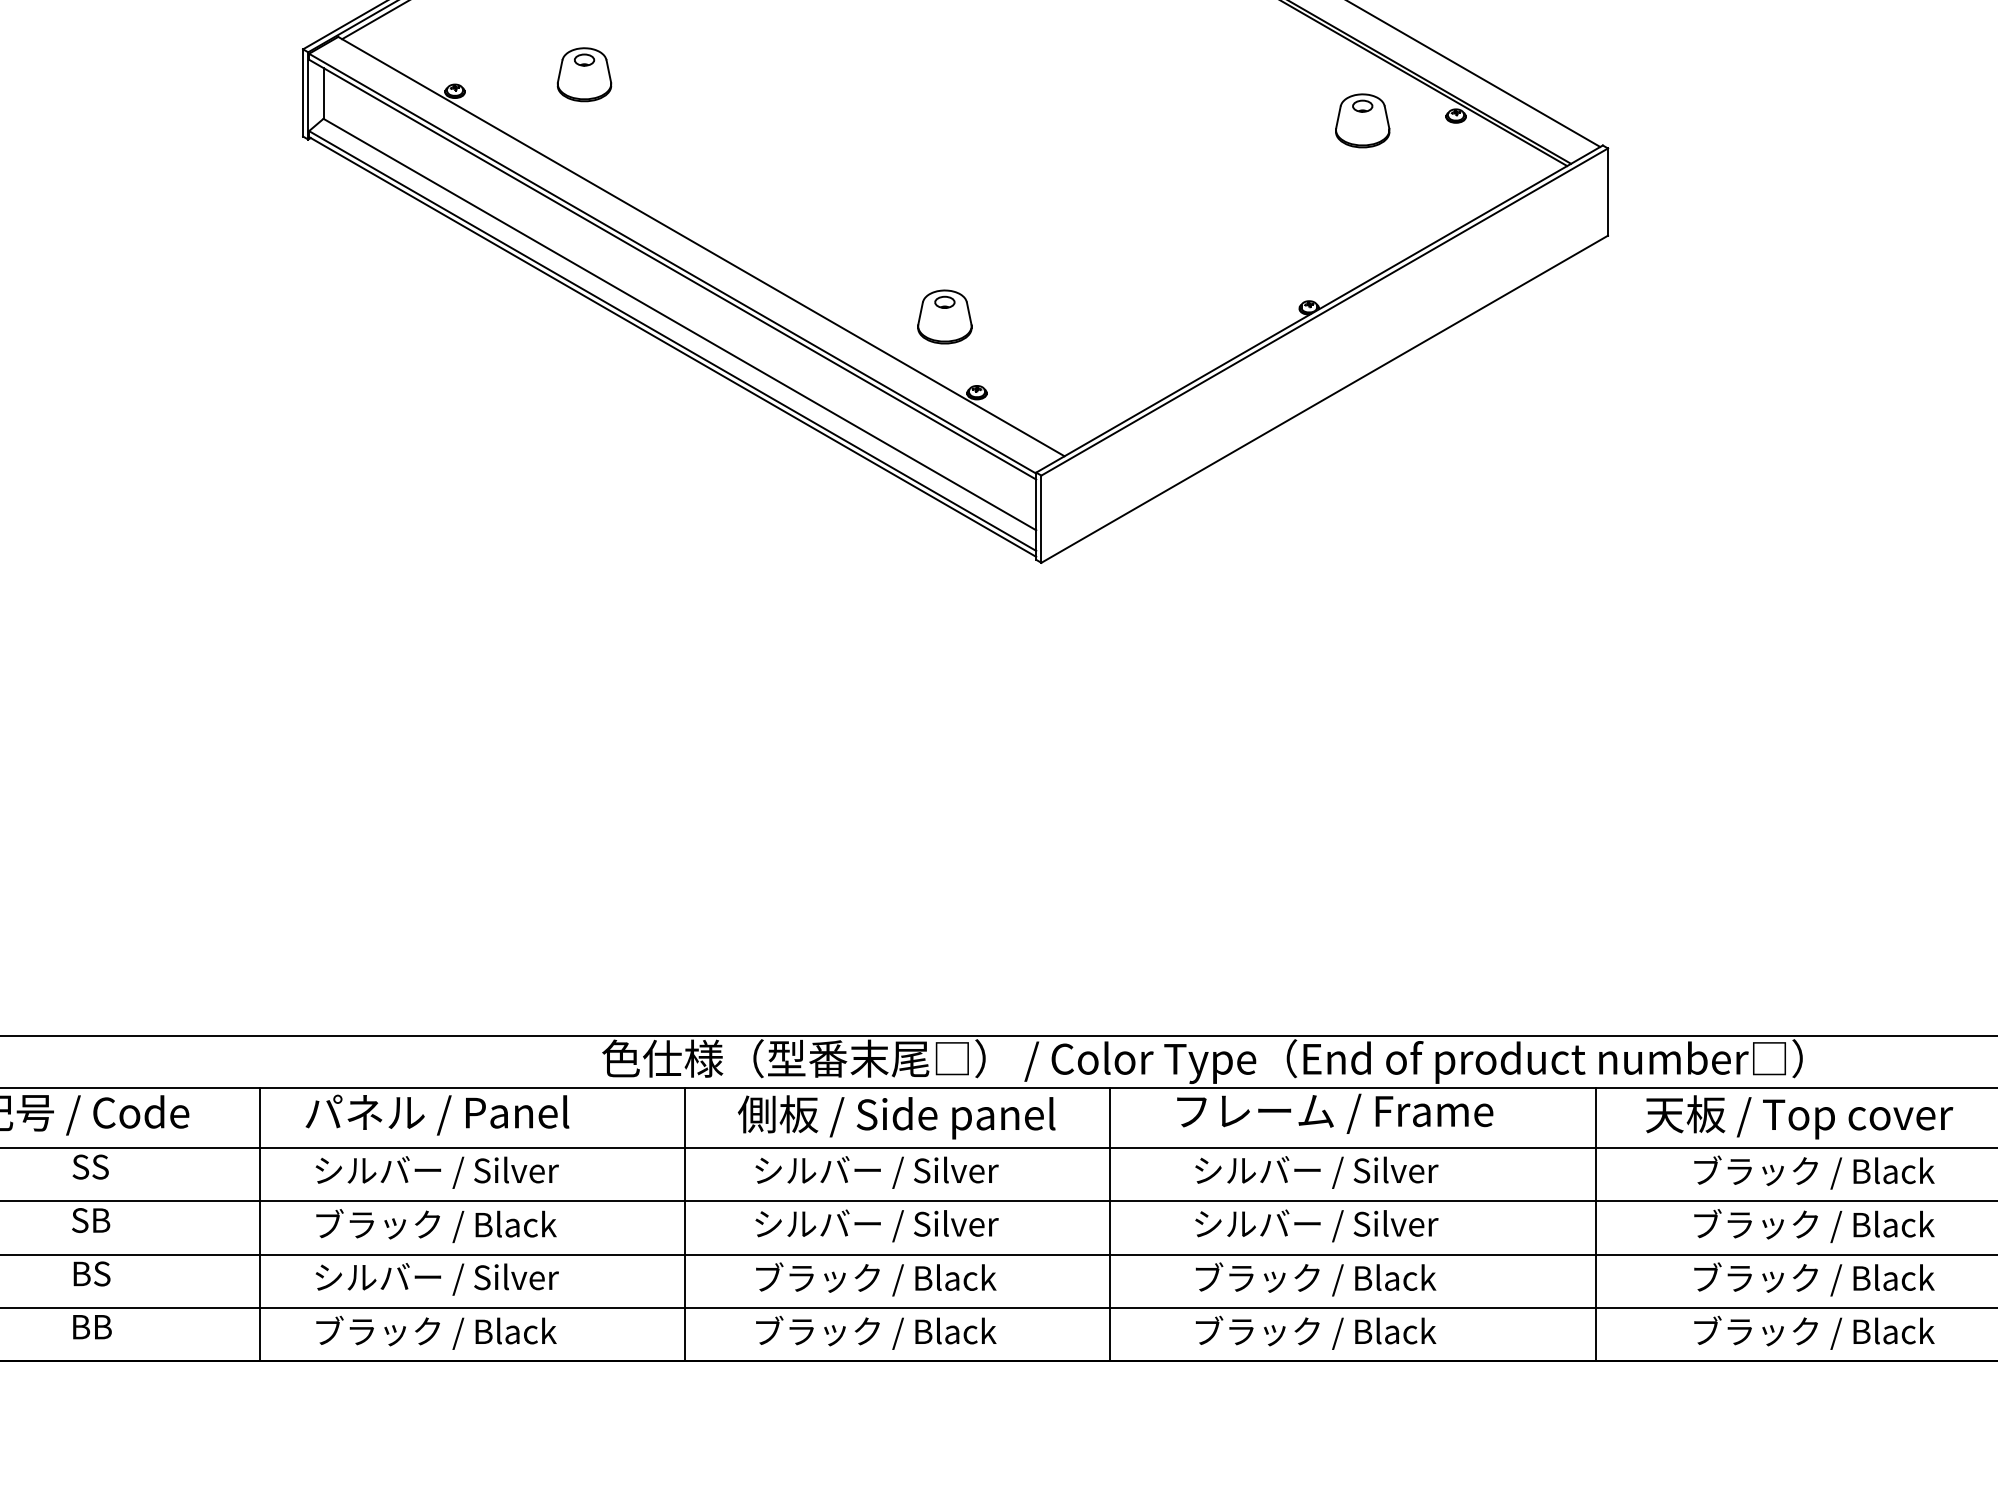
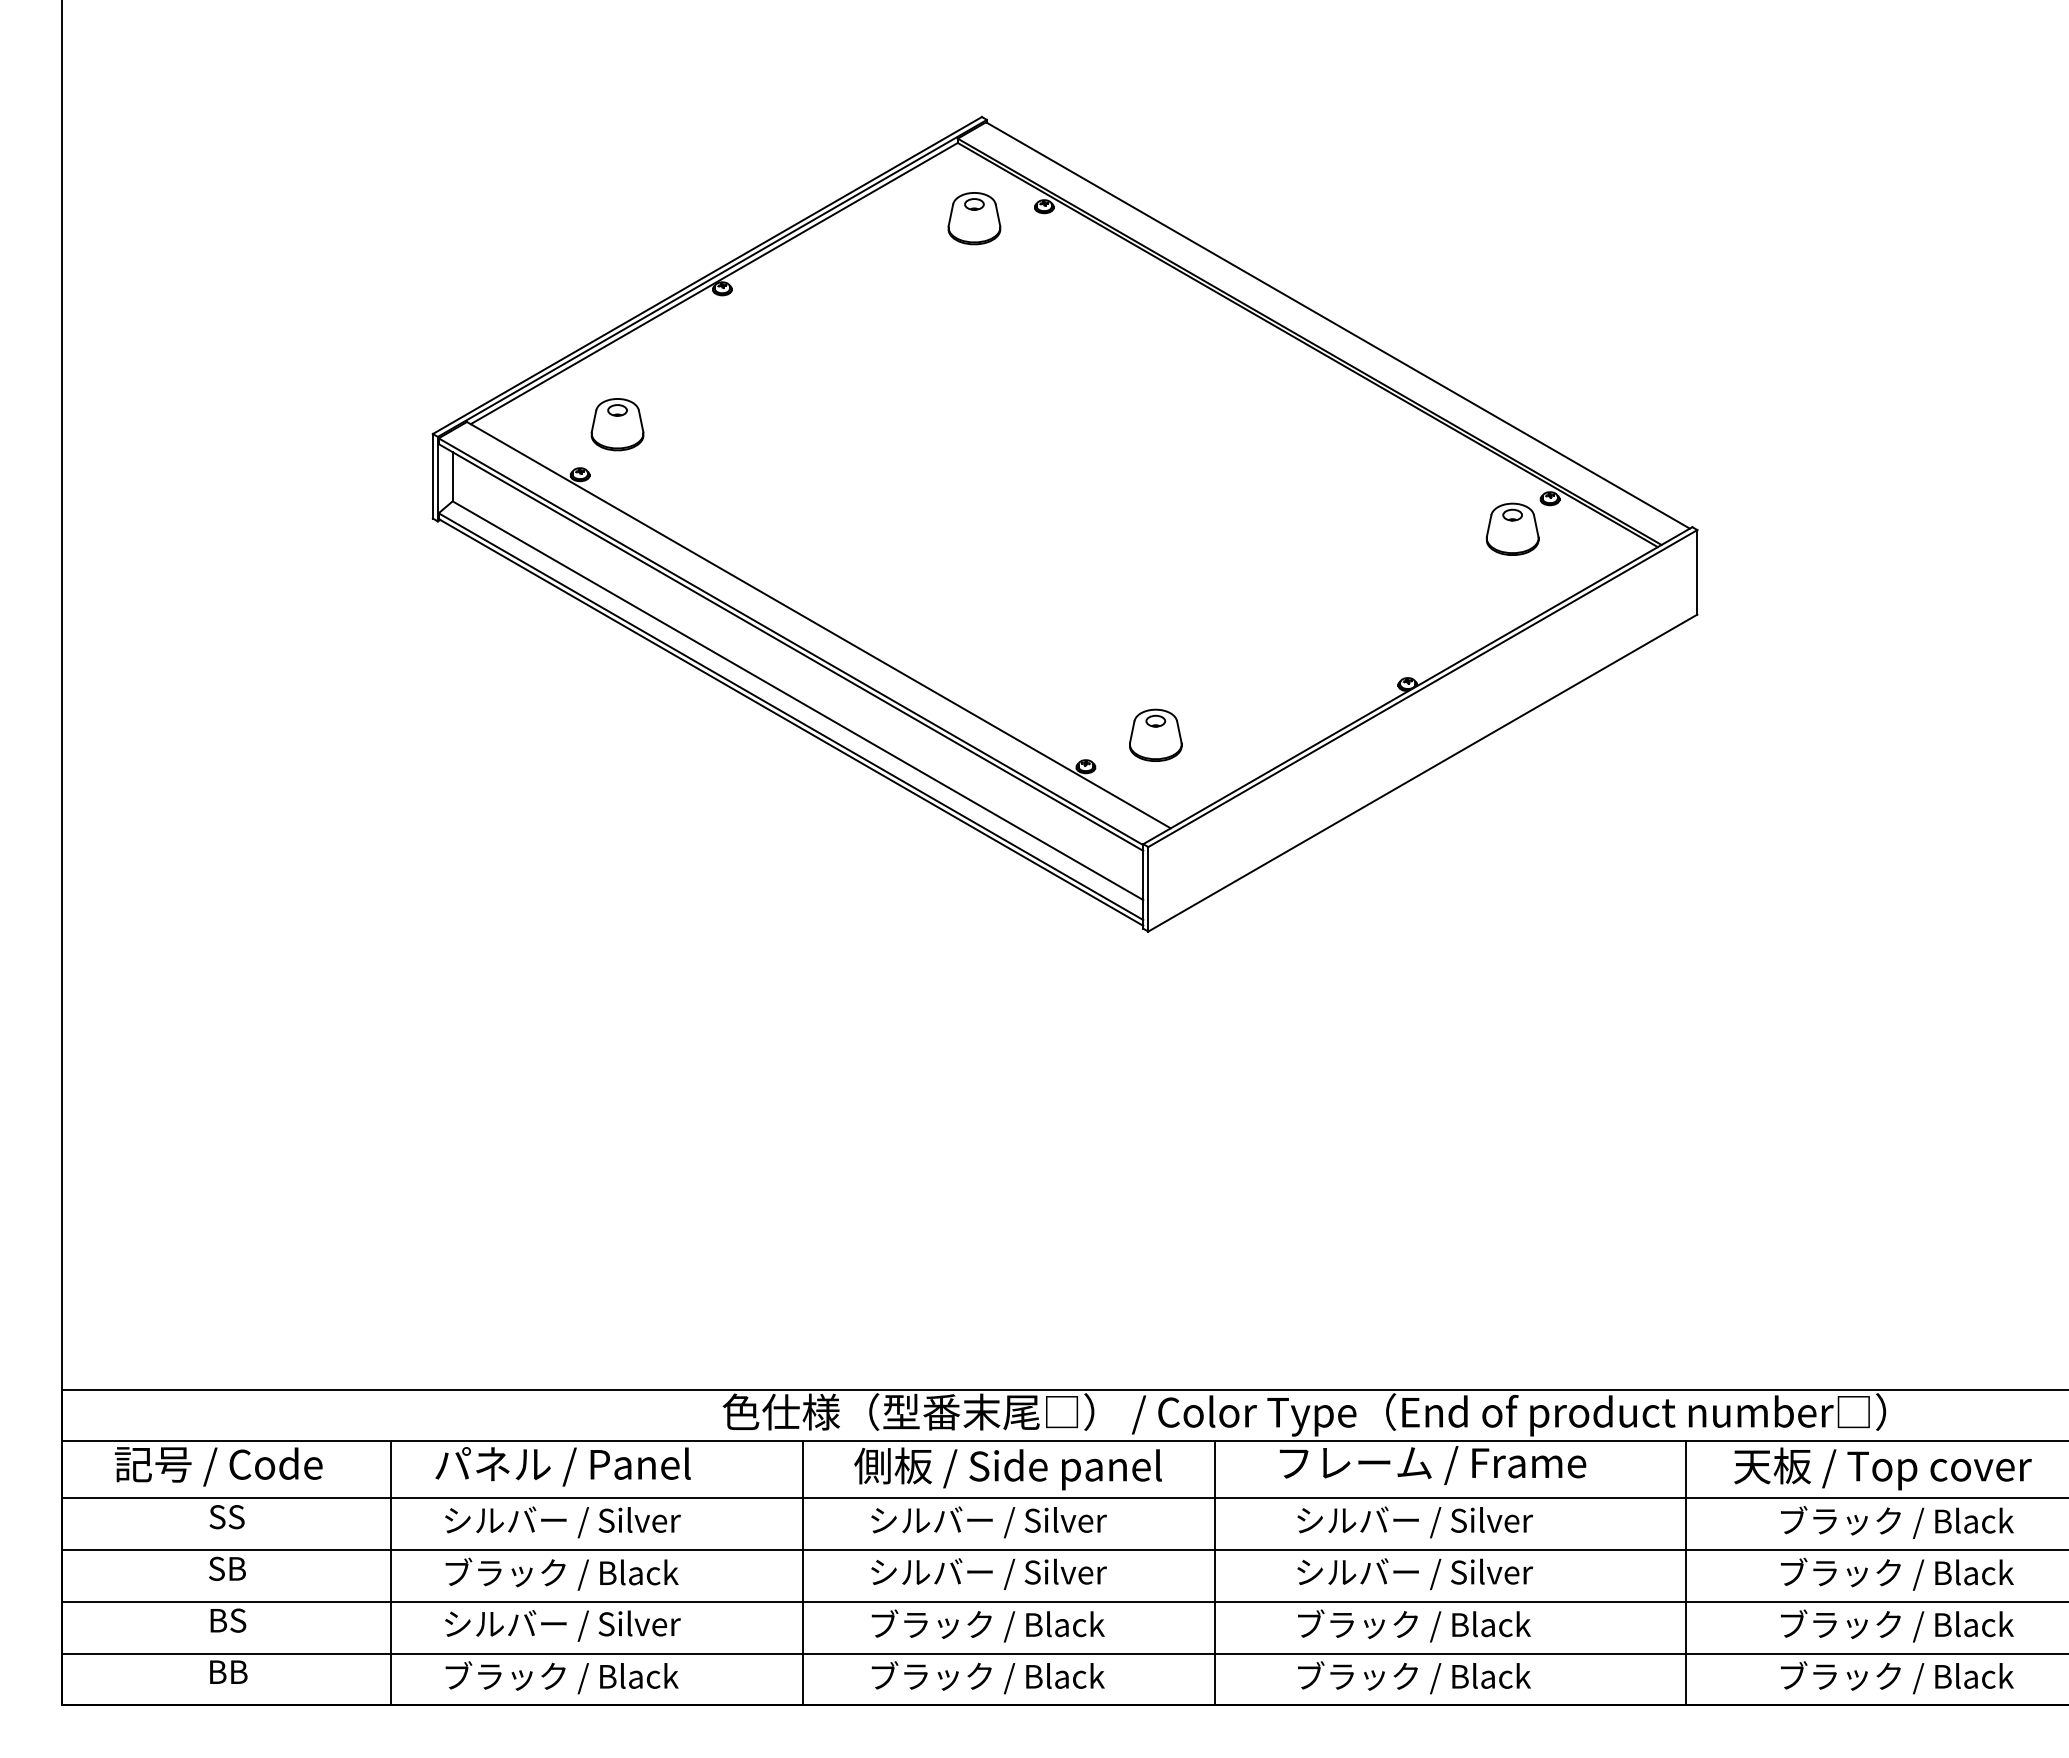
part: (584, 74) -> (617, 424), moved
part: (1362, 120) -> (1512, 528), moved
part: (944, 316) -> (1155, 734), moved

